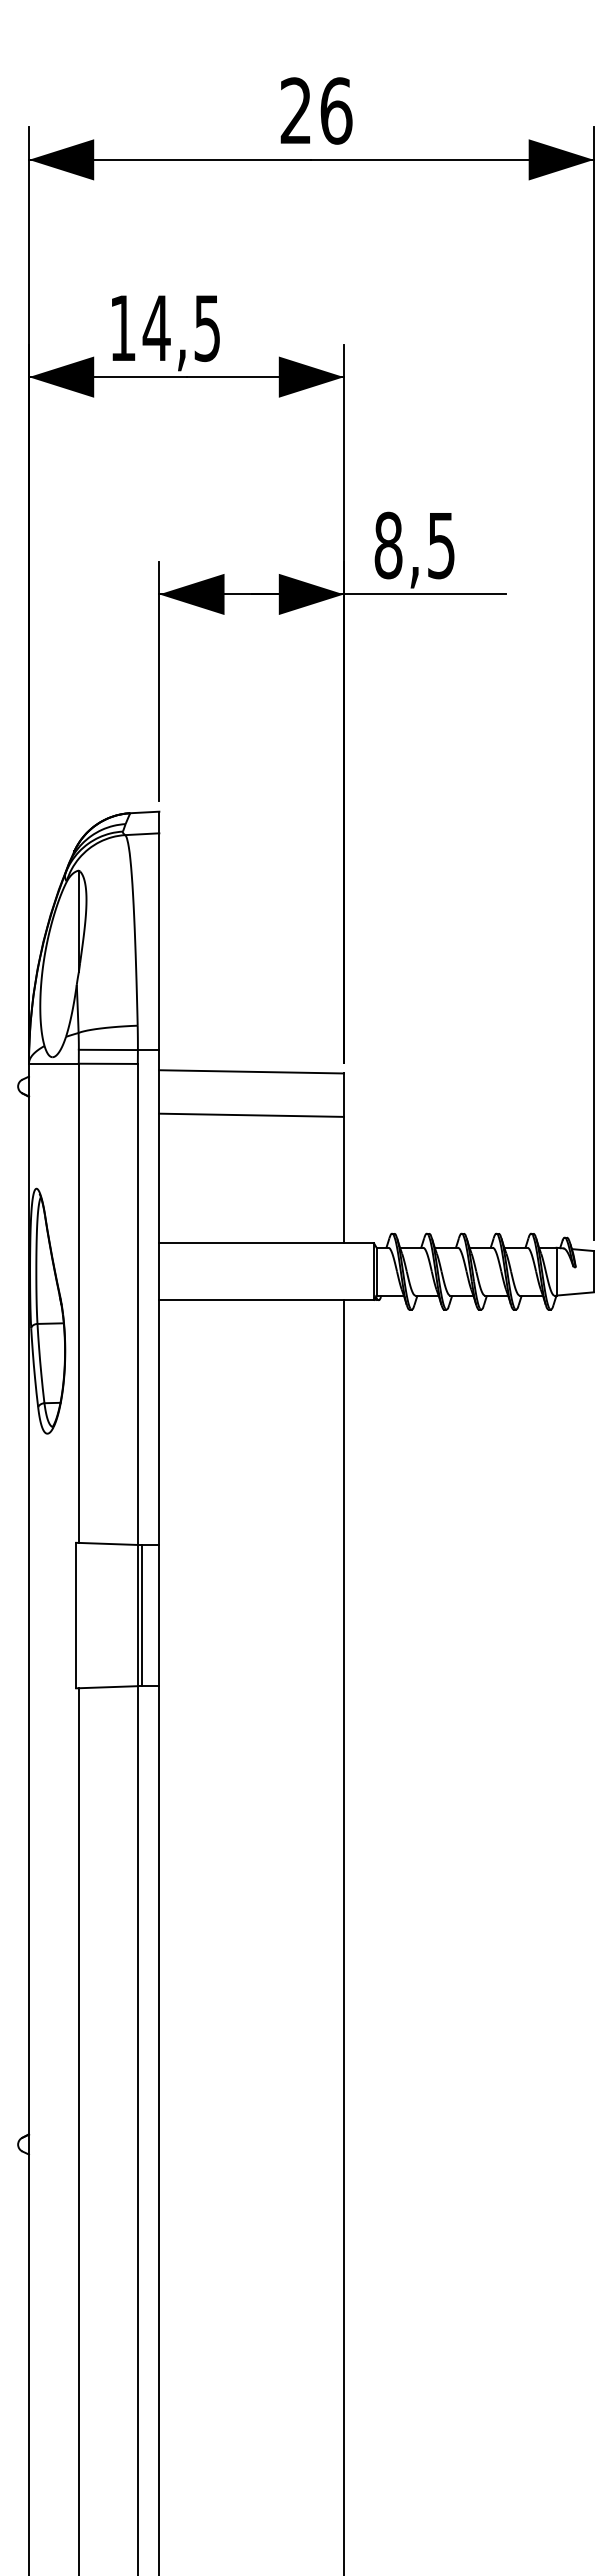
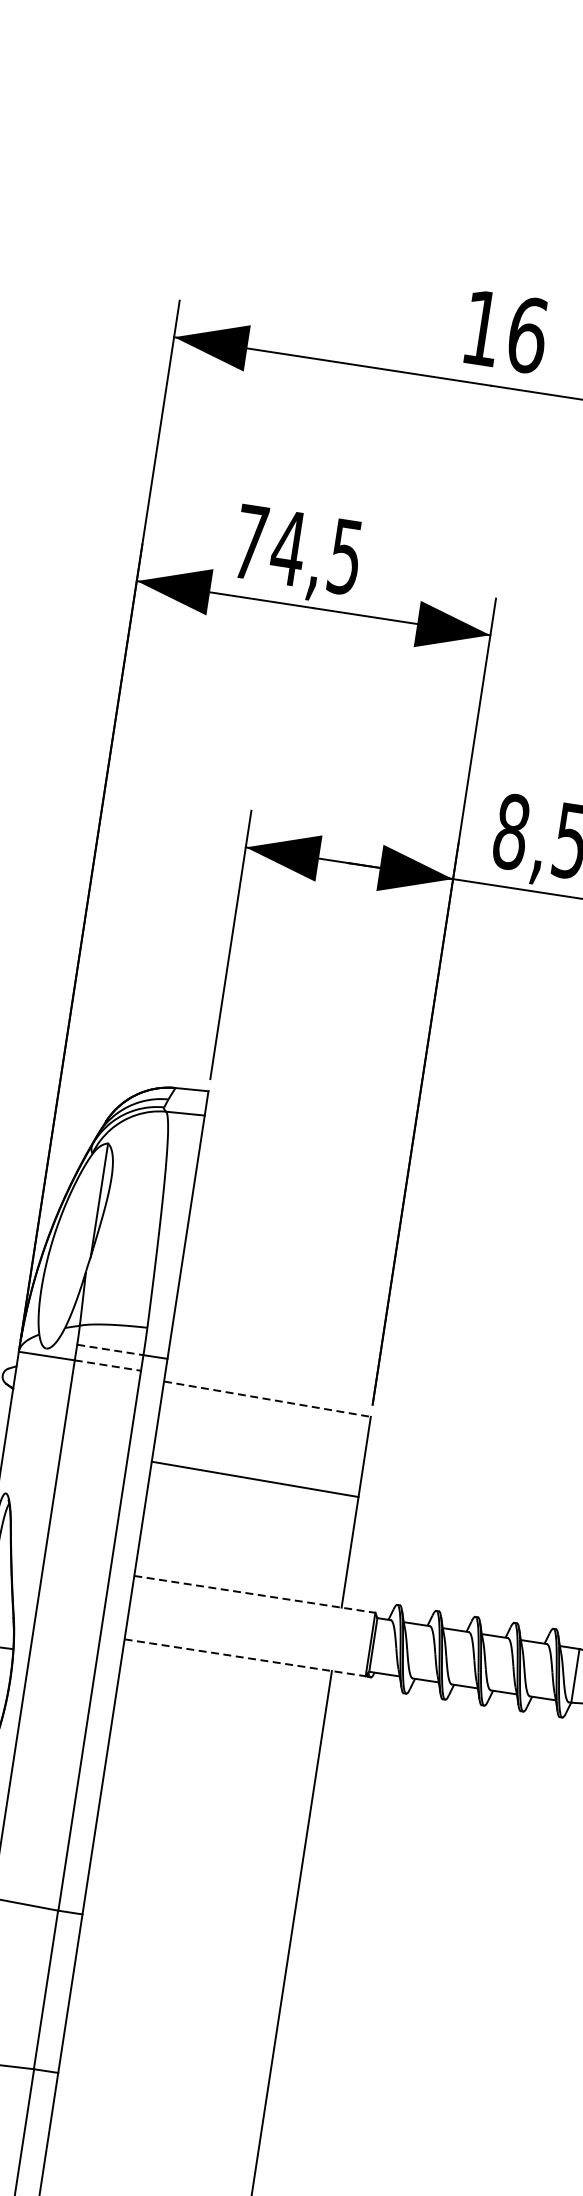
text: (295, 110) -> (481, 327), 26 -> 16
text: (122, 327) -> (250, 541), 14,5 -> 74,5
line: (108, 1049) -> (110, 1349), solid -> dashed
line: (108, 1063) -> (108, 1365), solid -> dashed
line: (252, 1071) -> (268, 1398), solid -> dashed
line: (251, 1114) -> (255, 1478), moved
line: (267, 1243) -> (255, 1594), solid -> dashed
line: (267, 1299) -> (246, 1657), solid -> dashed
line: (141, 1615) -> (50, 1990), removed

